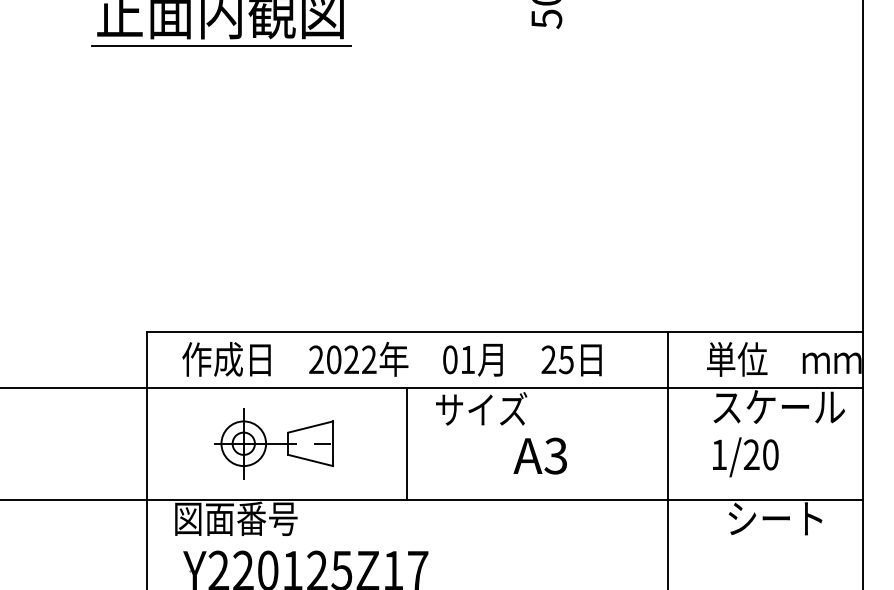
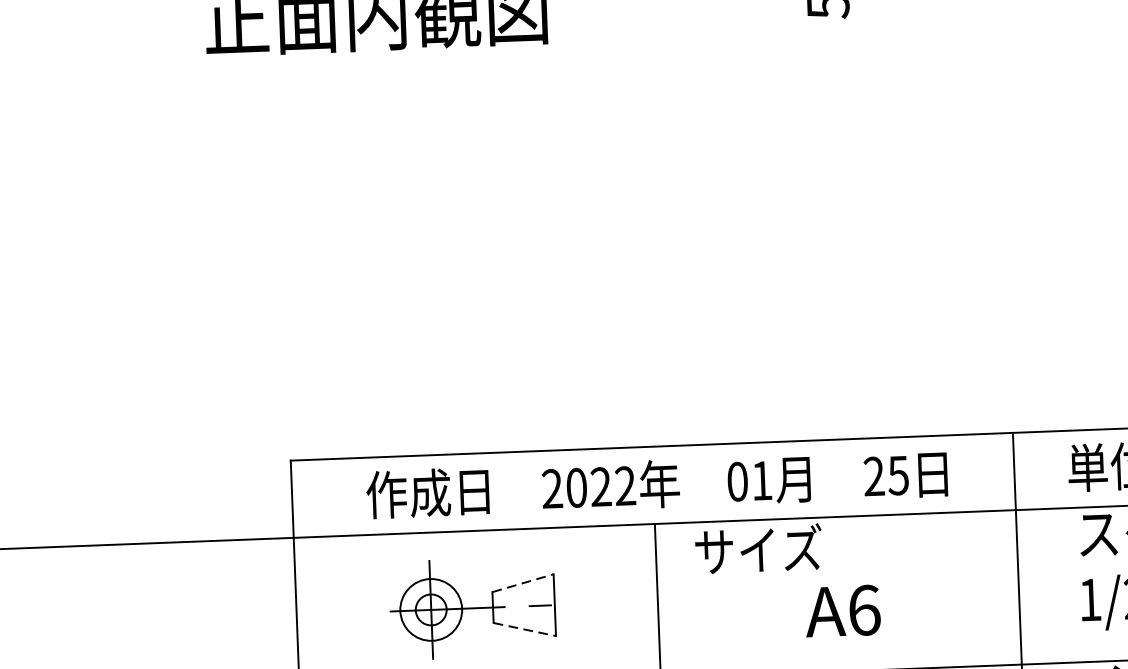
line: (221, 45) -> (379, 59), removed
text: (391, 358) -> (656, 483), moved
line: (310, 427) -> (522, 583), solid -> dashed
text: (555, 455) -> (863, 609), A3 -> A6
line: (310, 460) -> (524, 629), solid -> dashed

